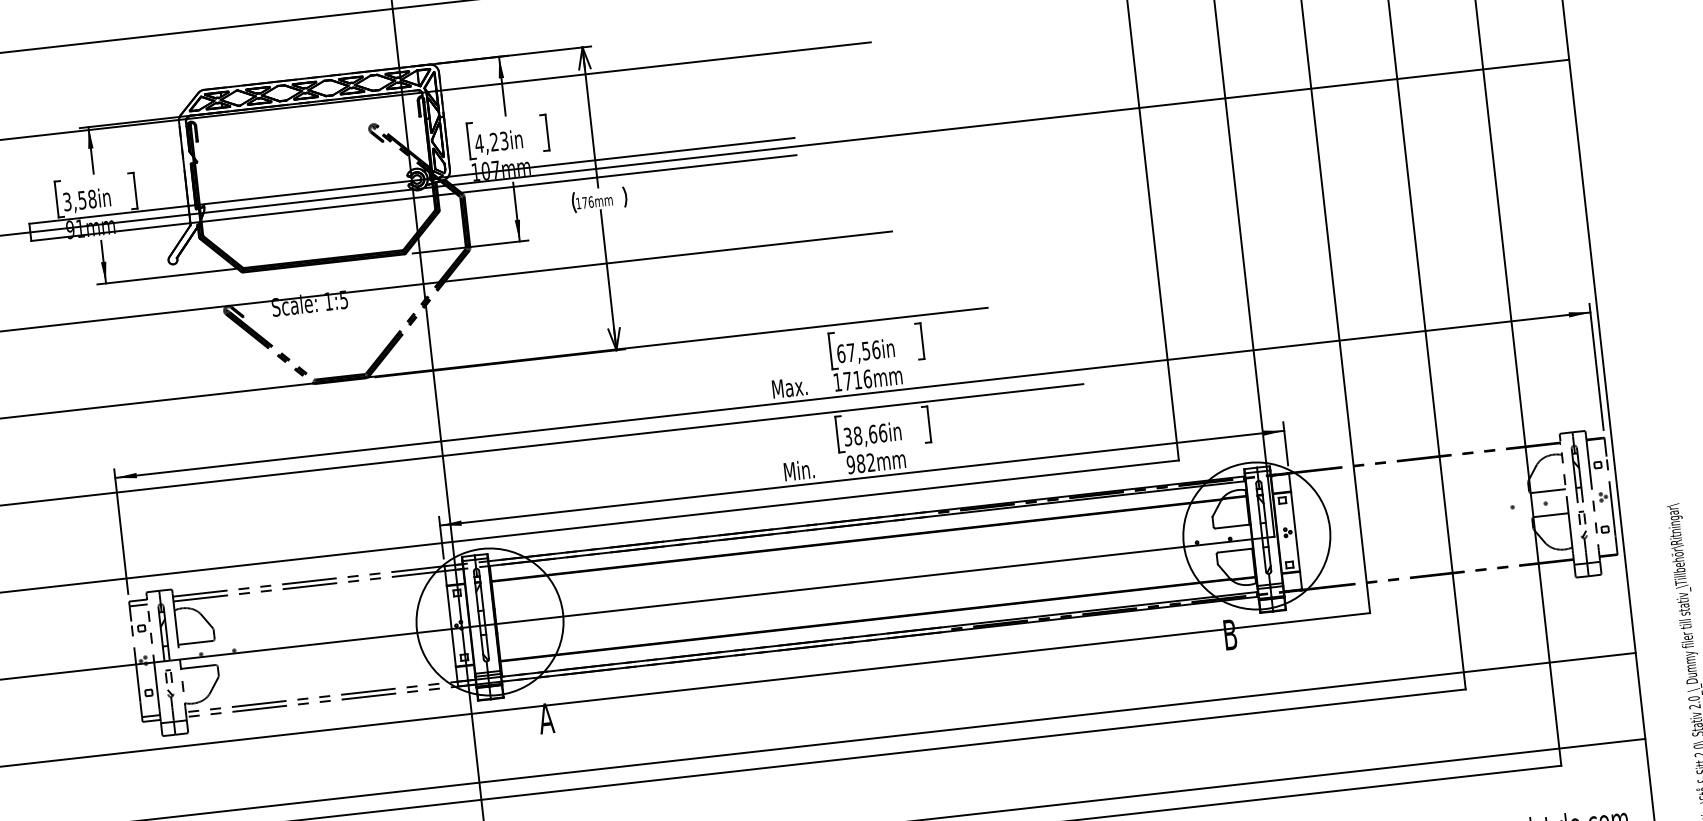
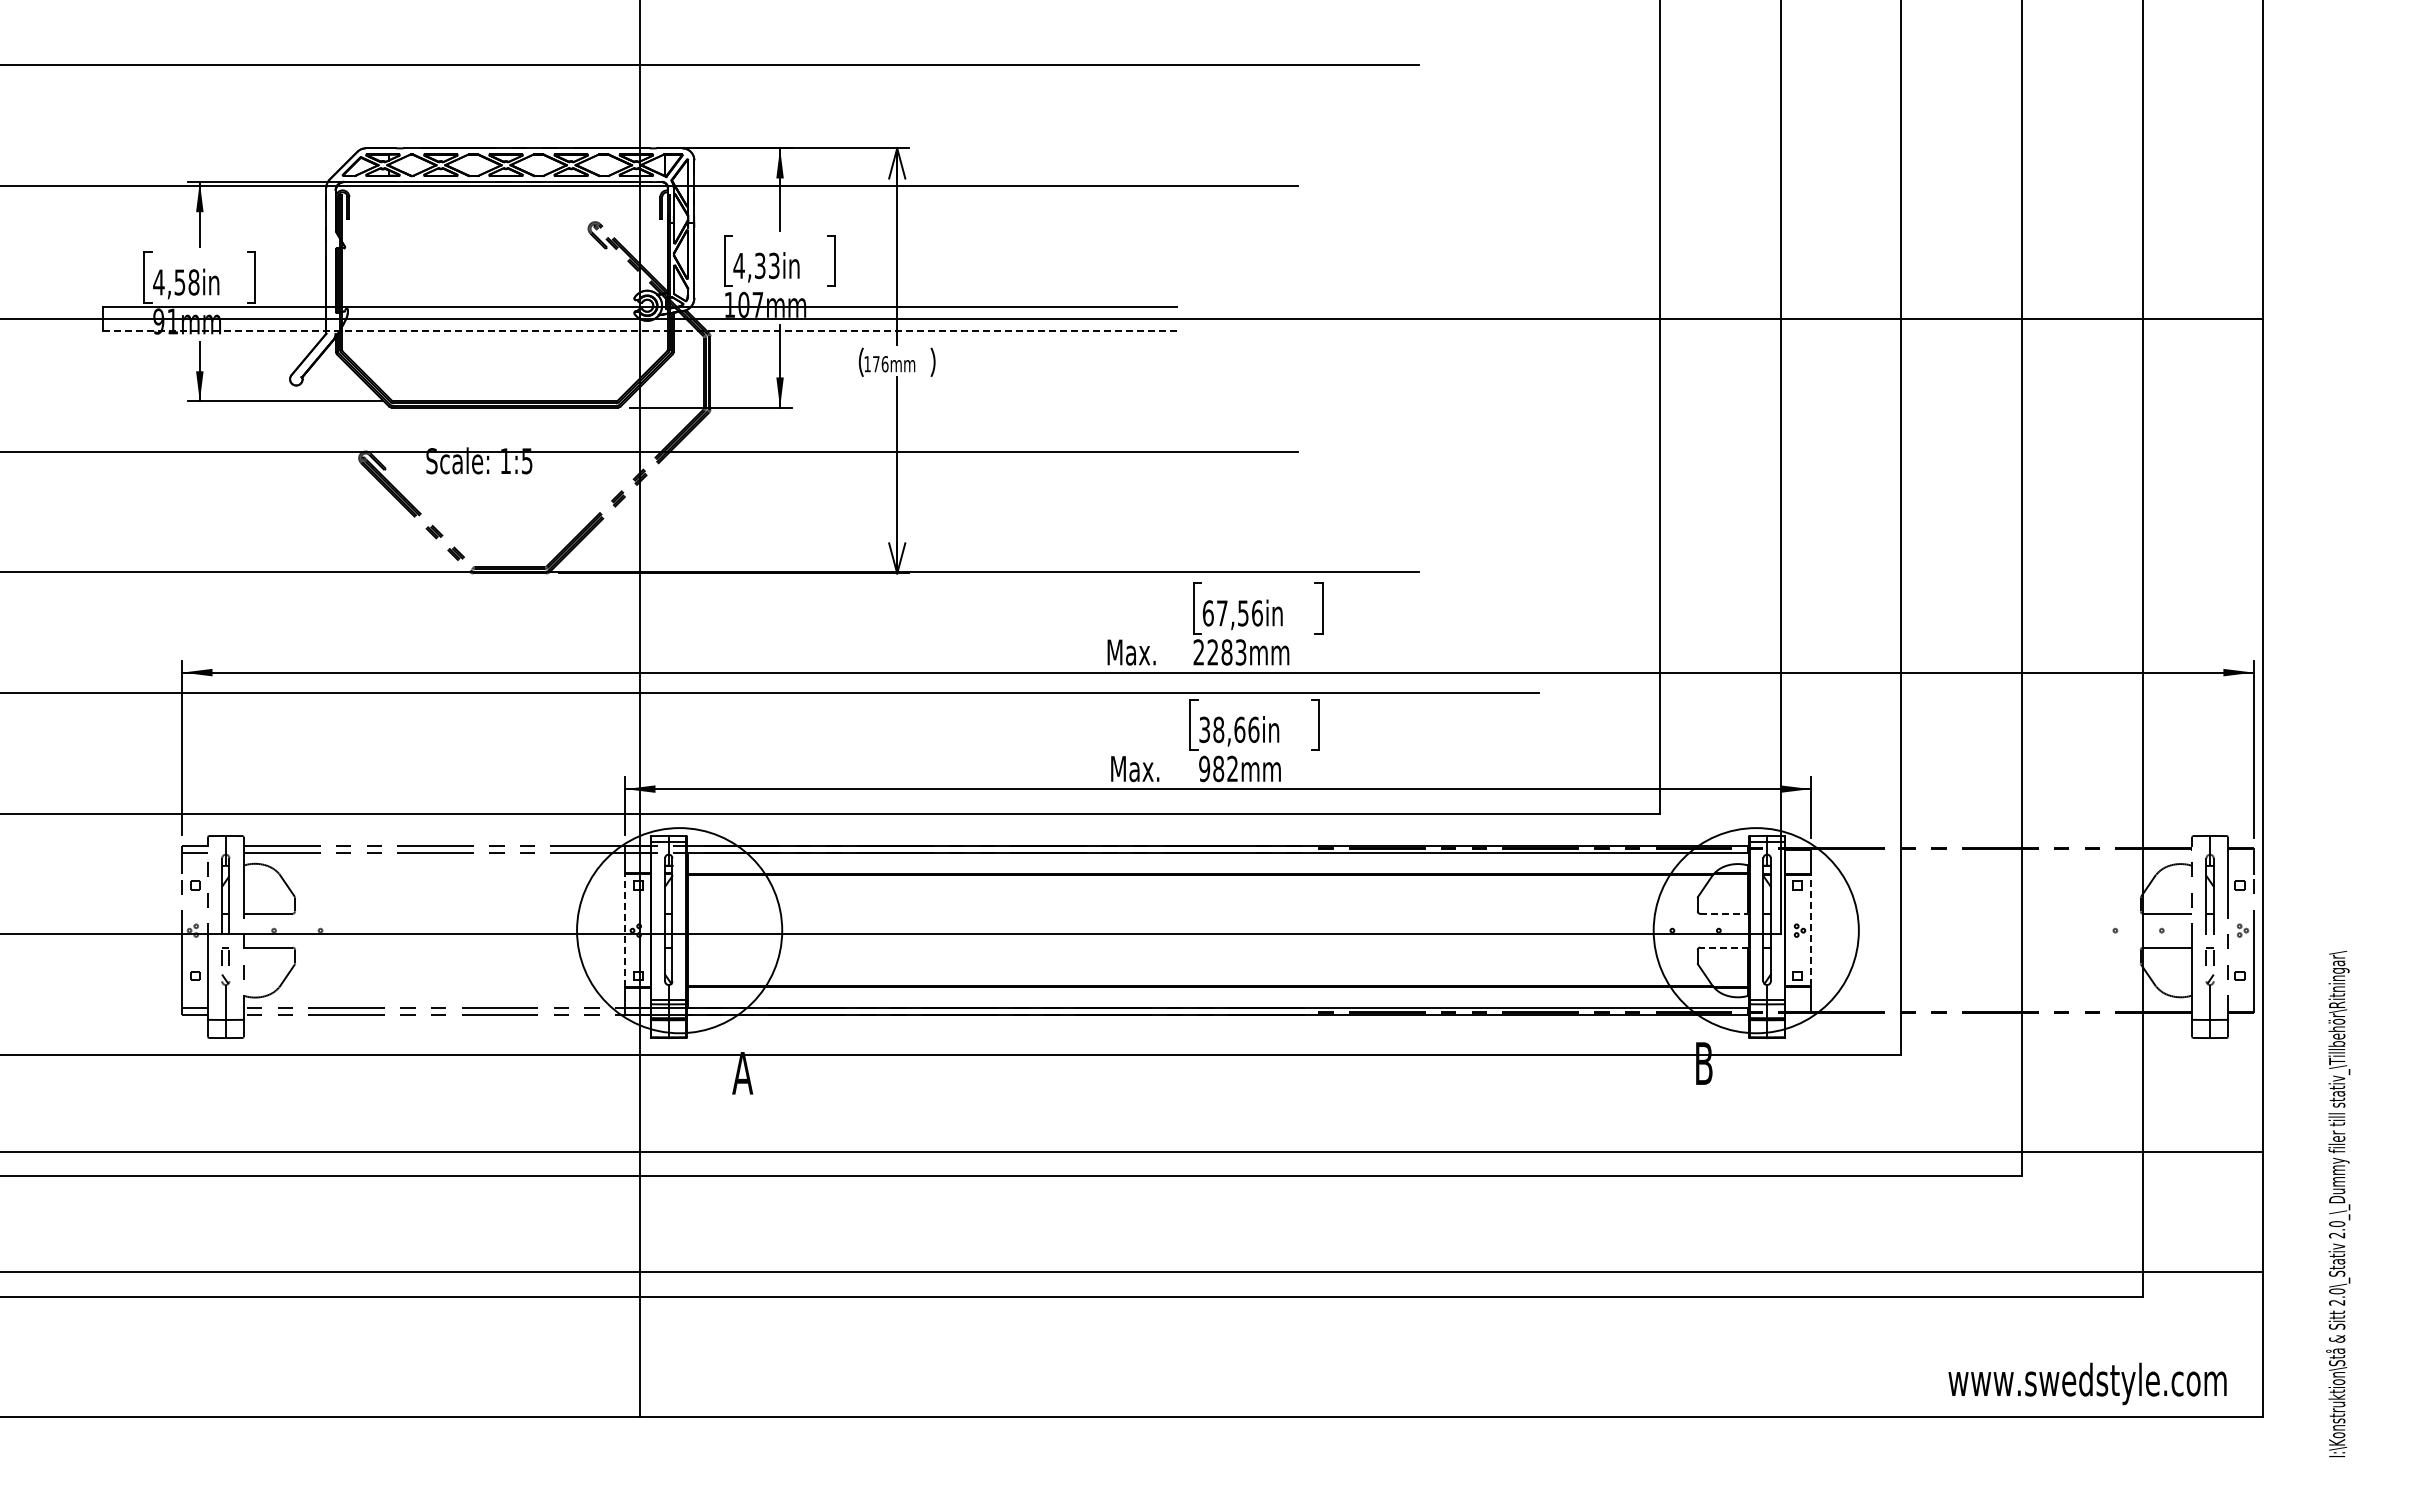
text: (494, 142) -> (760, 266), 4,23in -> 4,33in
line: (414, 198) -> (640, 331), solid -> dashed
text: (67, 202) -> (158, 282), 3,58in -> 4,58in
text: (852, 380) -> (1219, 652), 1716mm -> 2283mm
text: (808, 469) -> (1144, 768), Min. -> Max.
line: (1233, 526) -> (1725, 913), solid -> dashed
line: (1295, 531) -> (1810, 930), solid -> dashed
line: (1235, 550) -> (1724, 947), solid -> dashed
line: (451, 626) -> (625, 930), solid -> dashed

